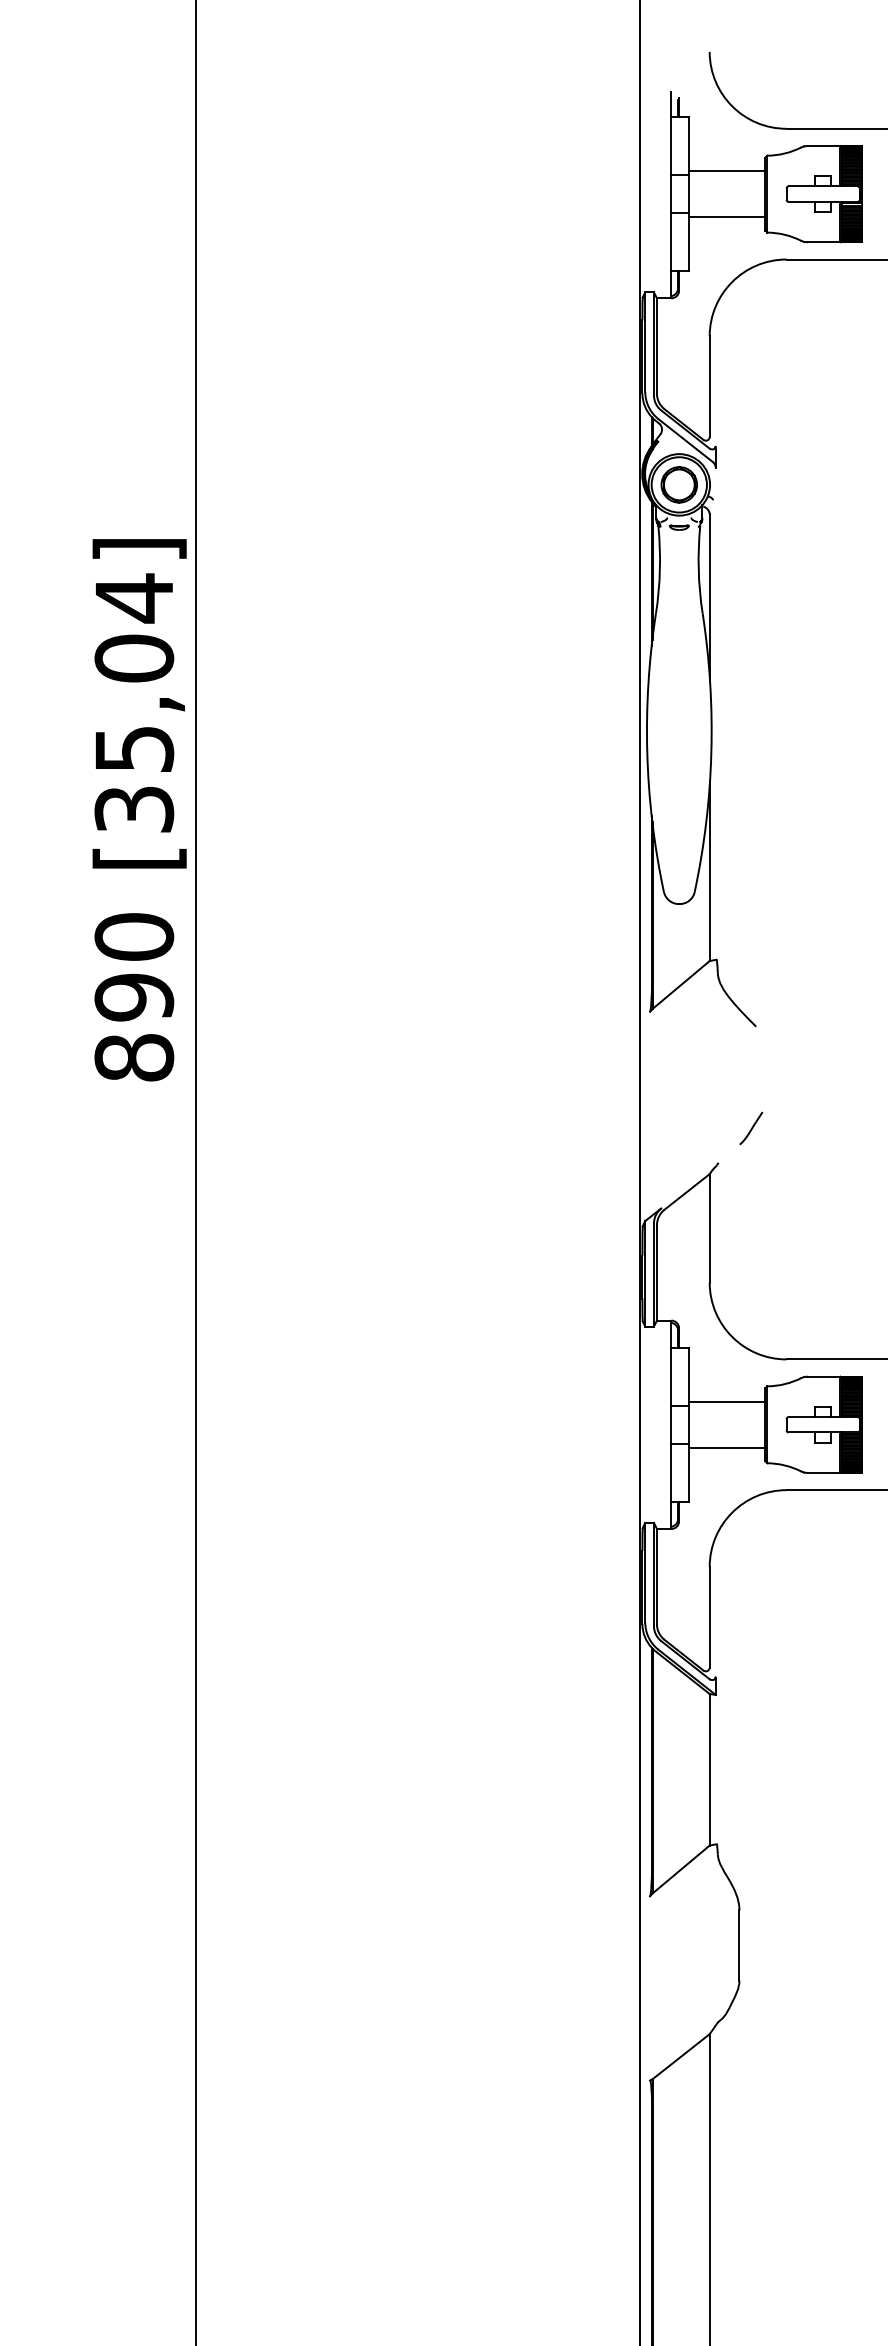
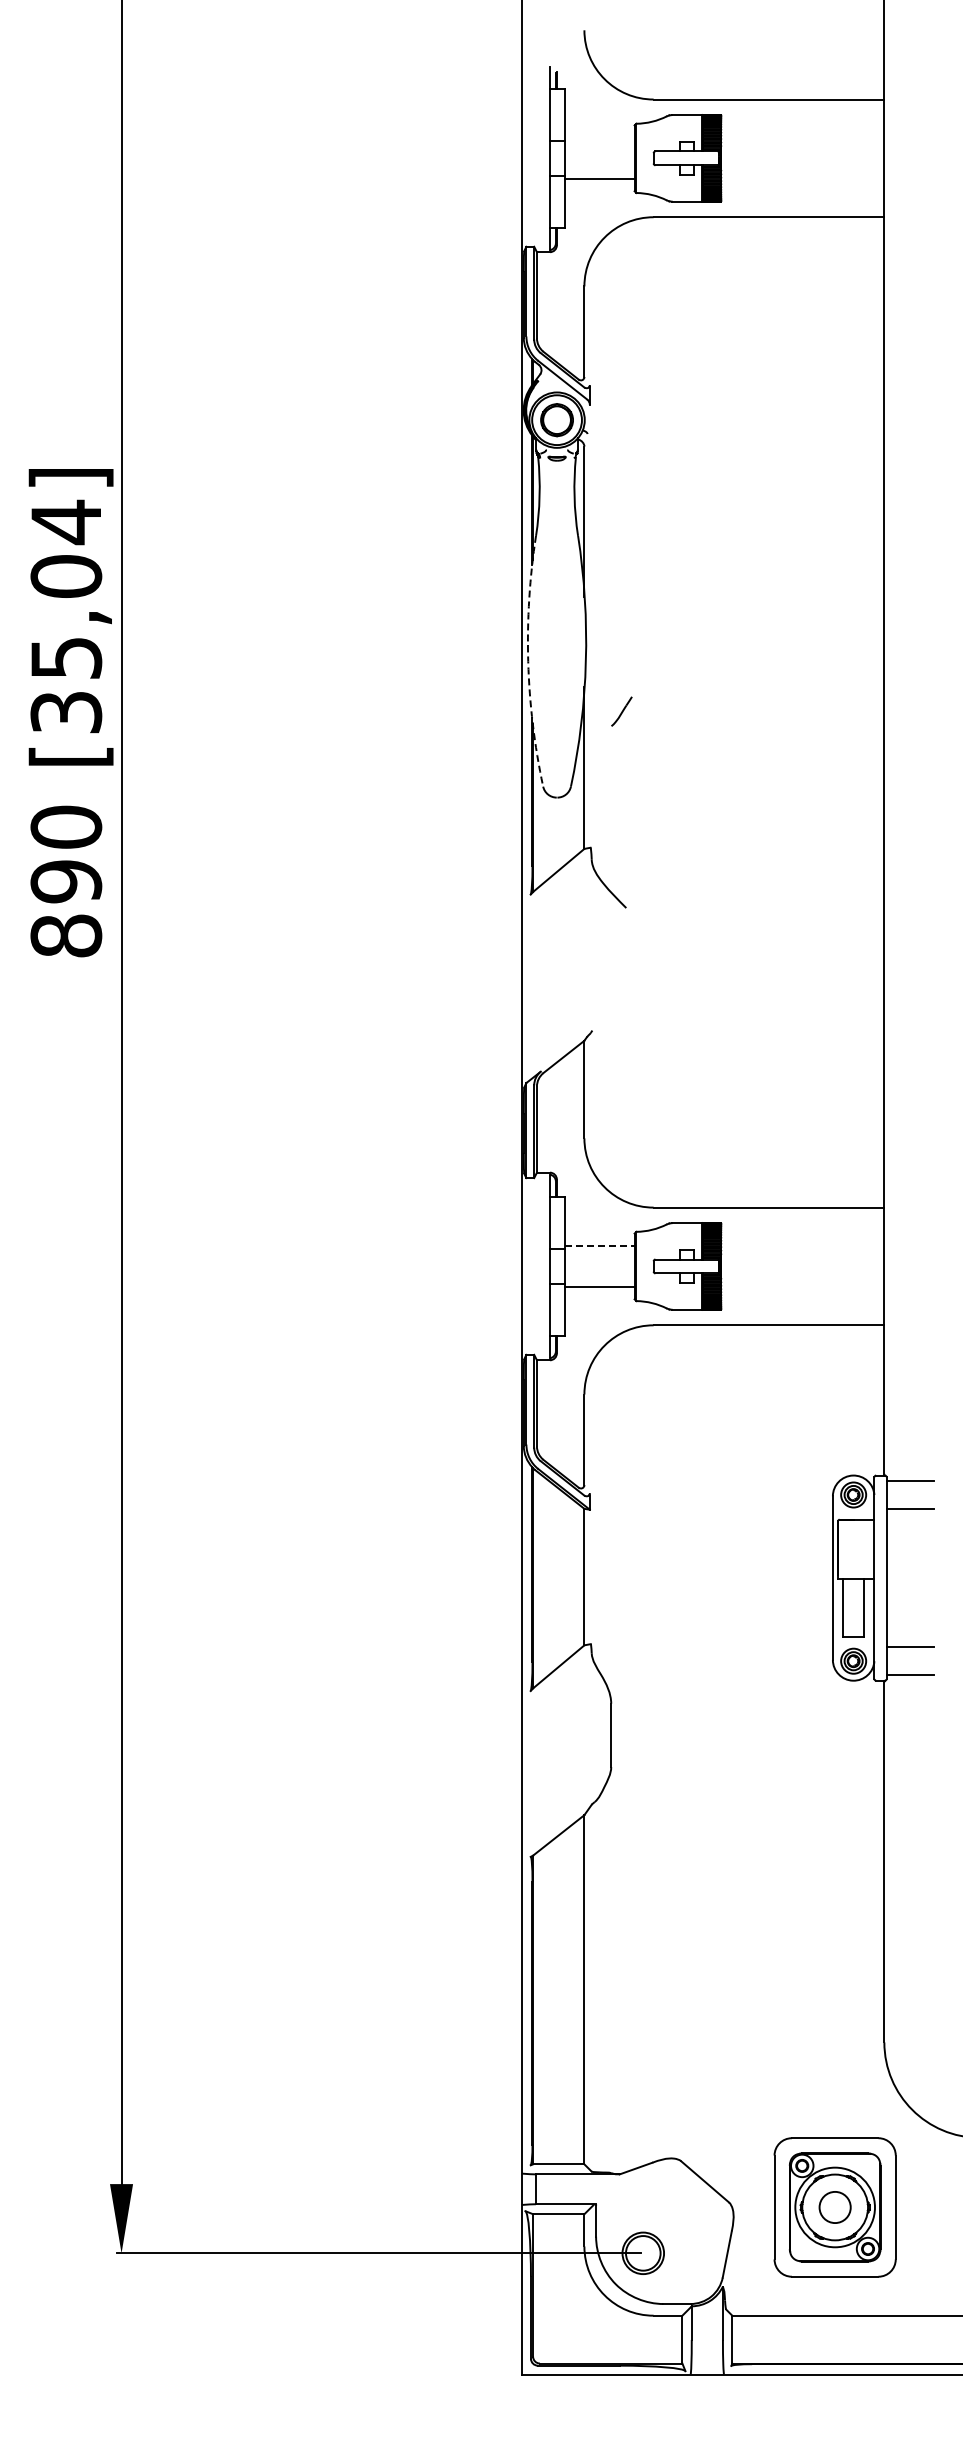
line: (726, 170) -> (599, 137), removed
arc: (647, 752) -> (528, 661), solid -> dashed
line: (750, 1128) -> (621, 711), moved
line: (727, 1401) -> (600, 1245), solid -> dashed

